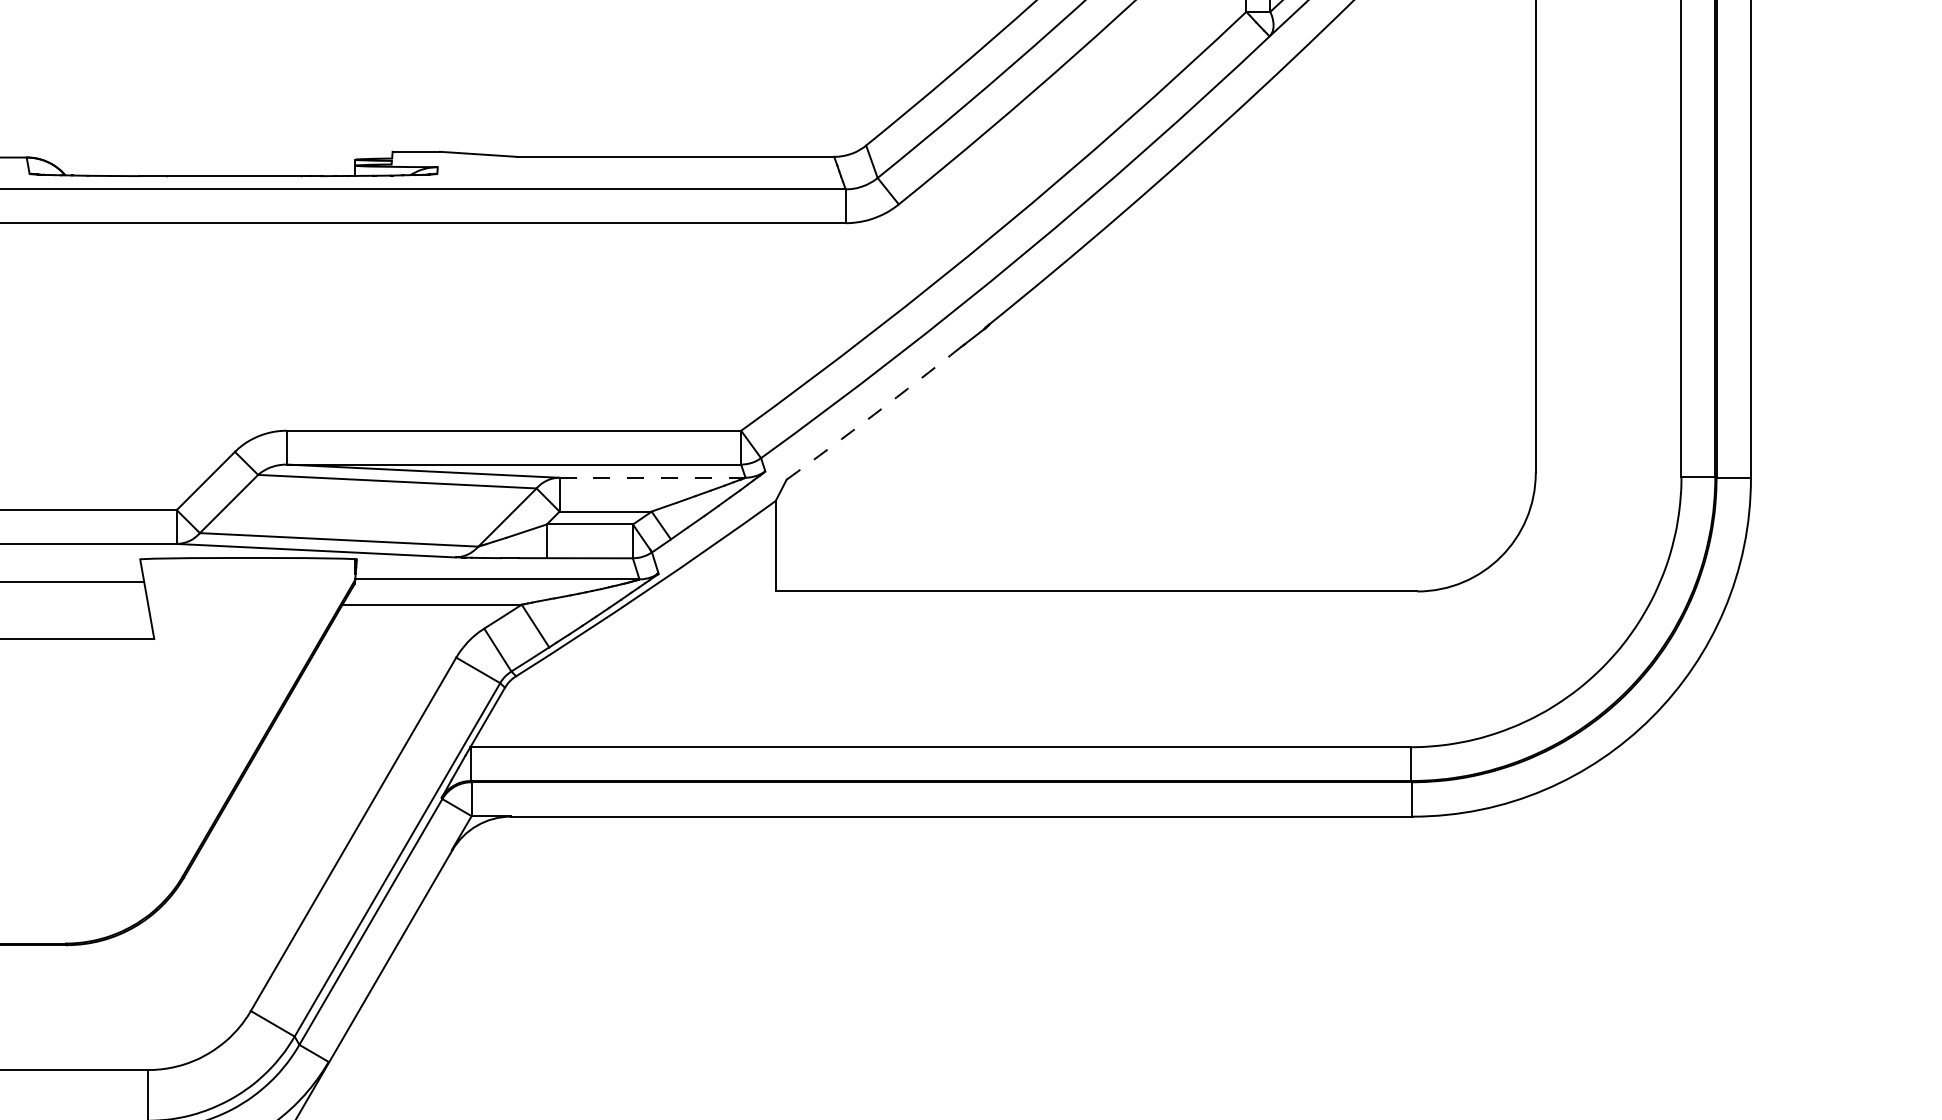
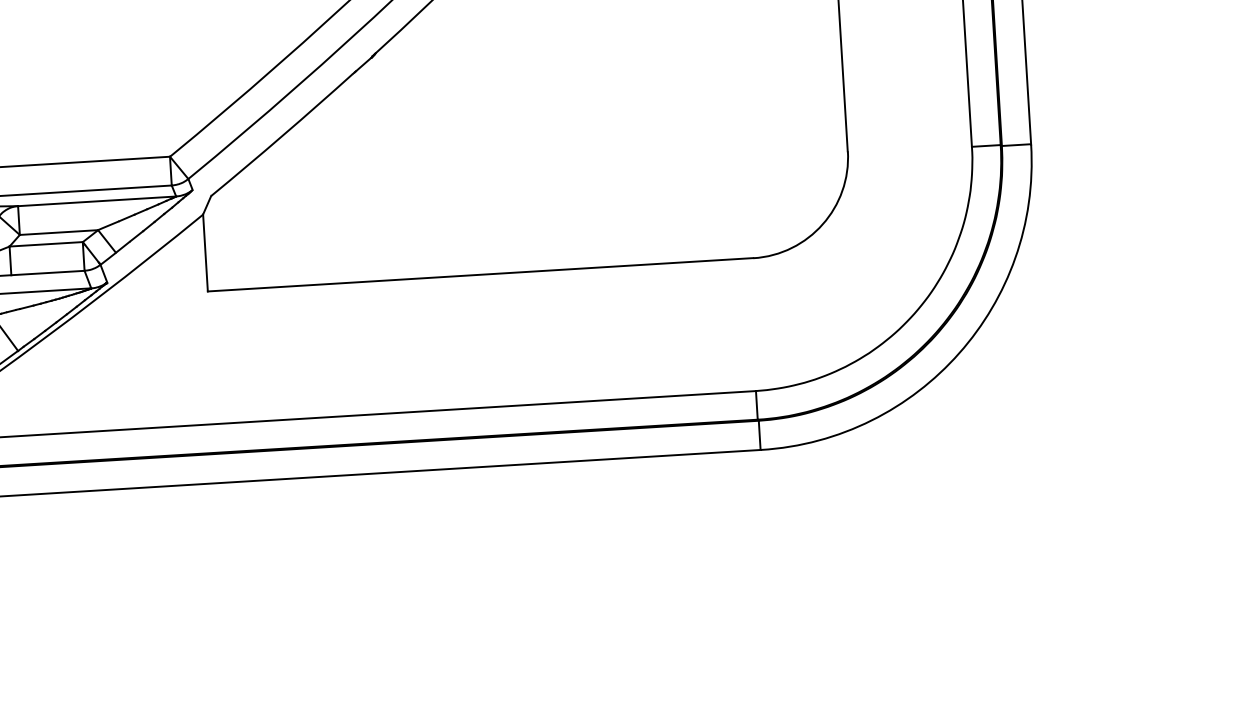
arc: (874, 414) -> (282, 135), dashed -> solid
line: (652, 477) -> (97, 201), dashed -> solid

